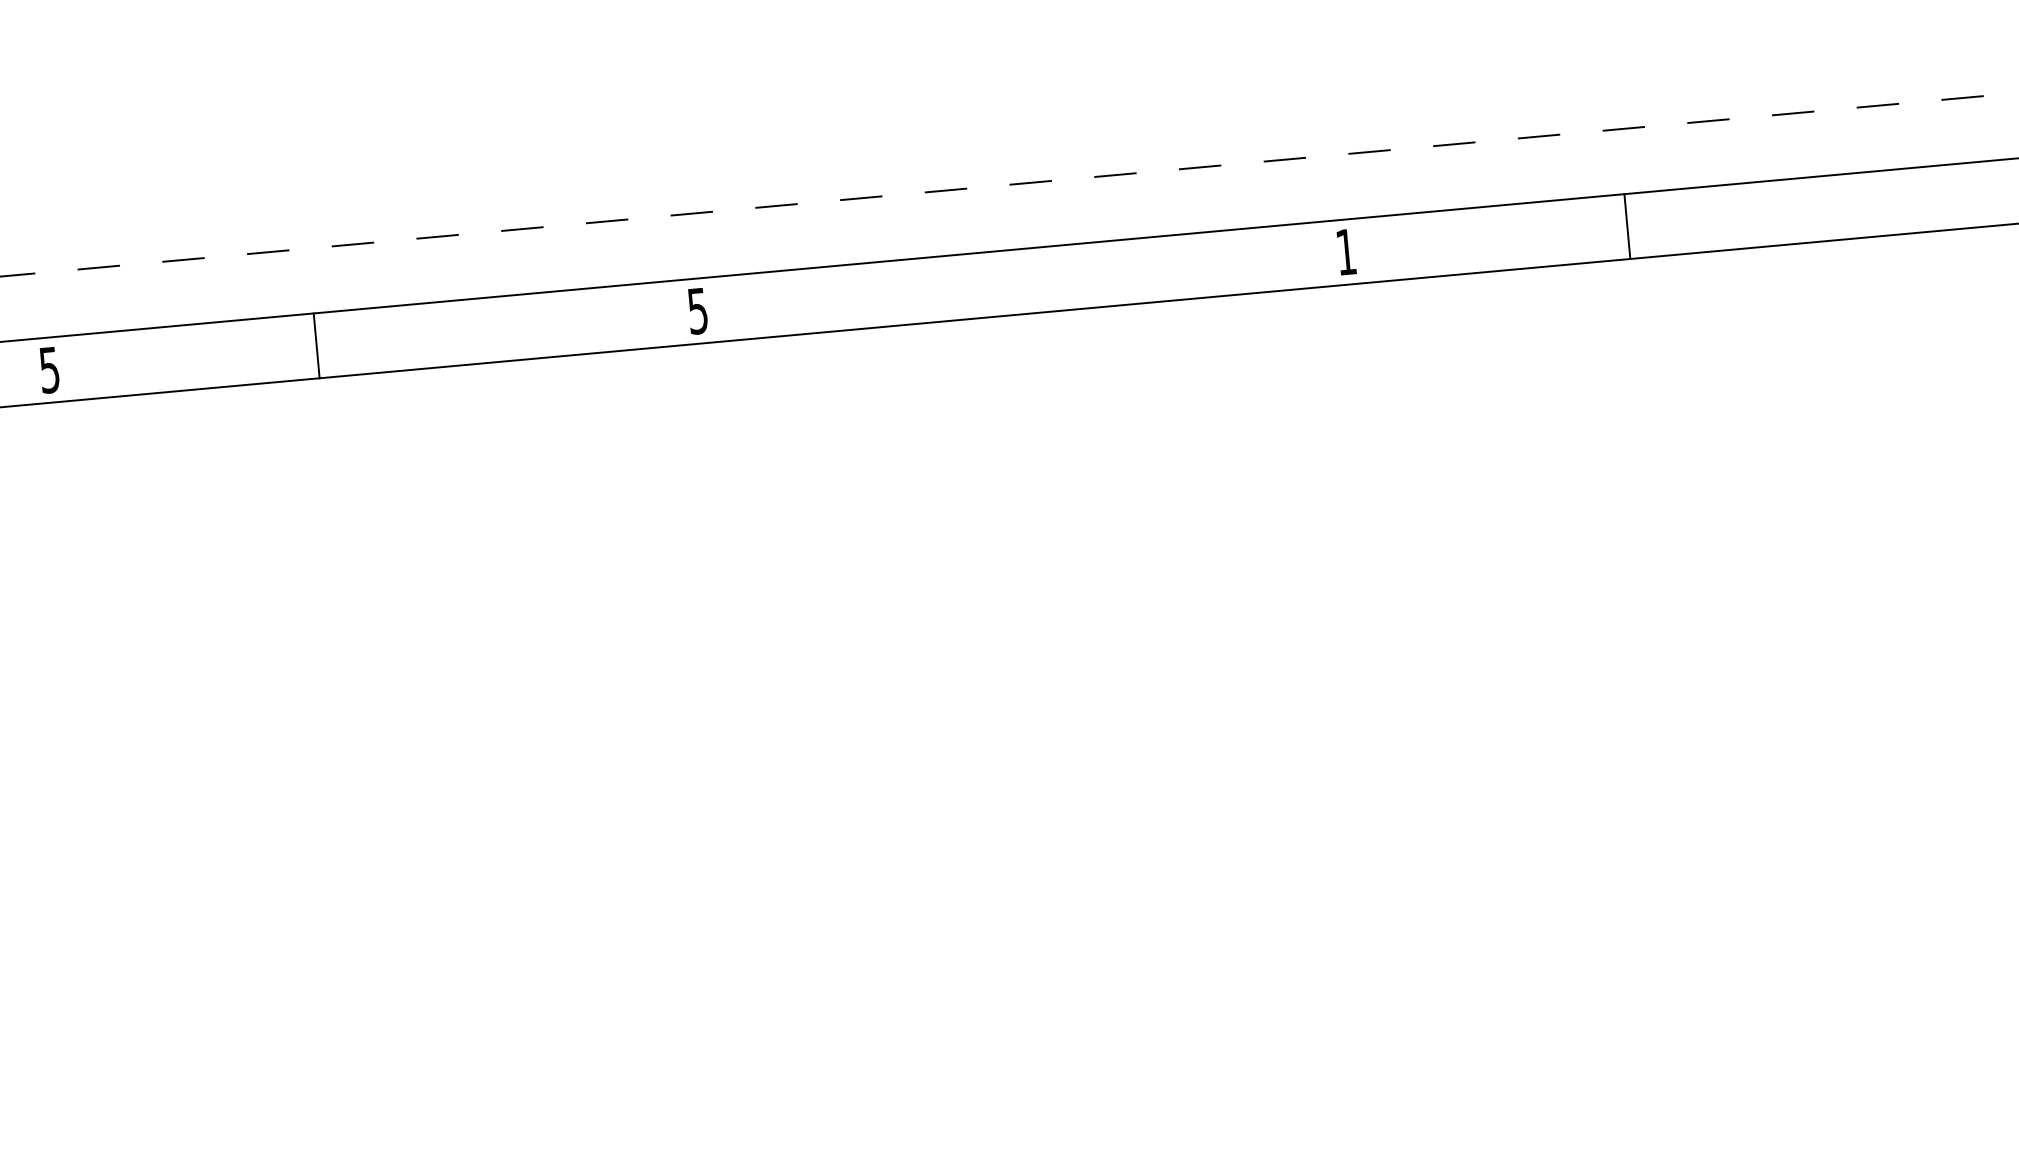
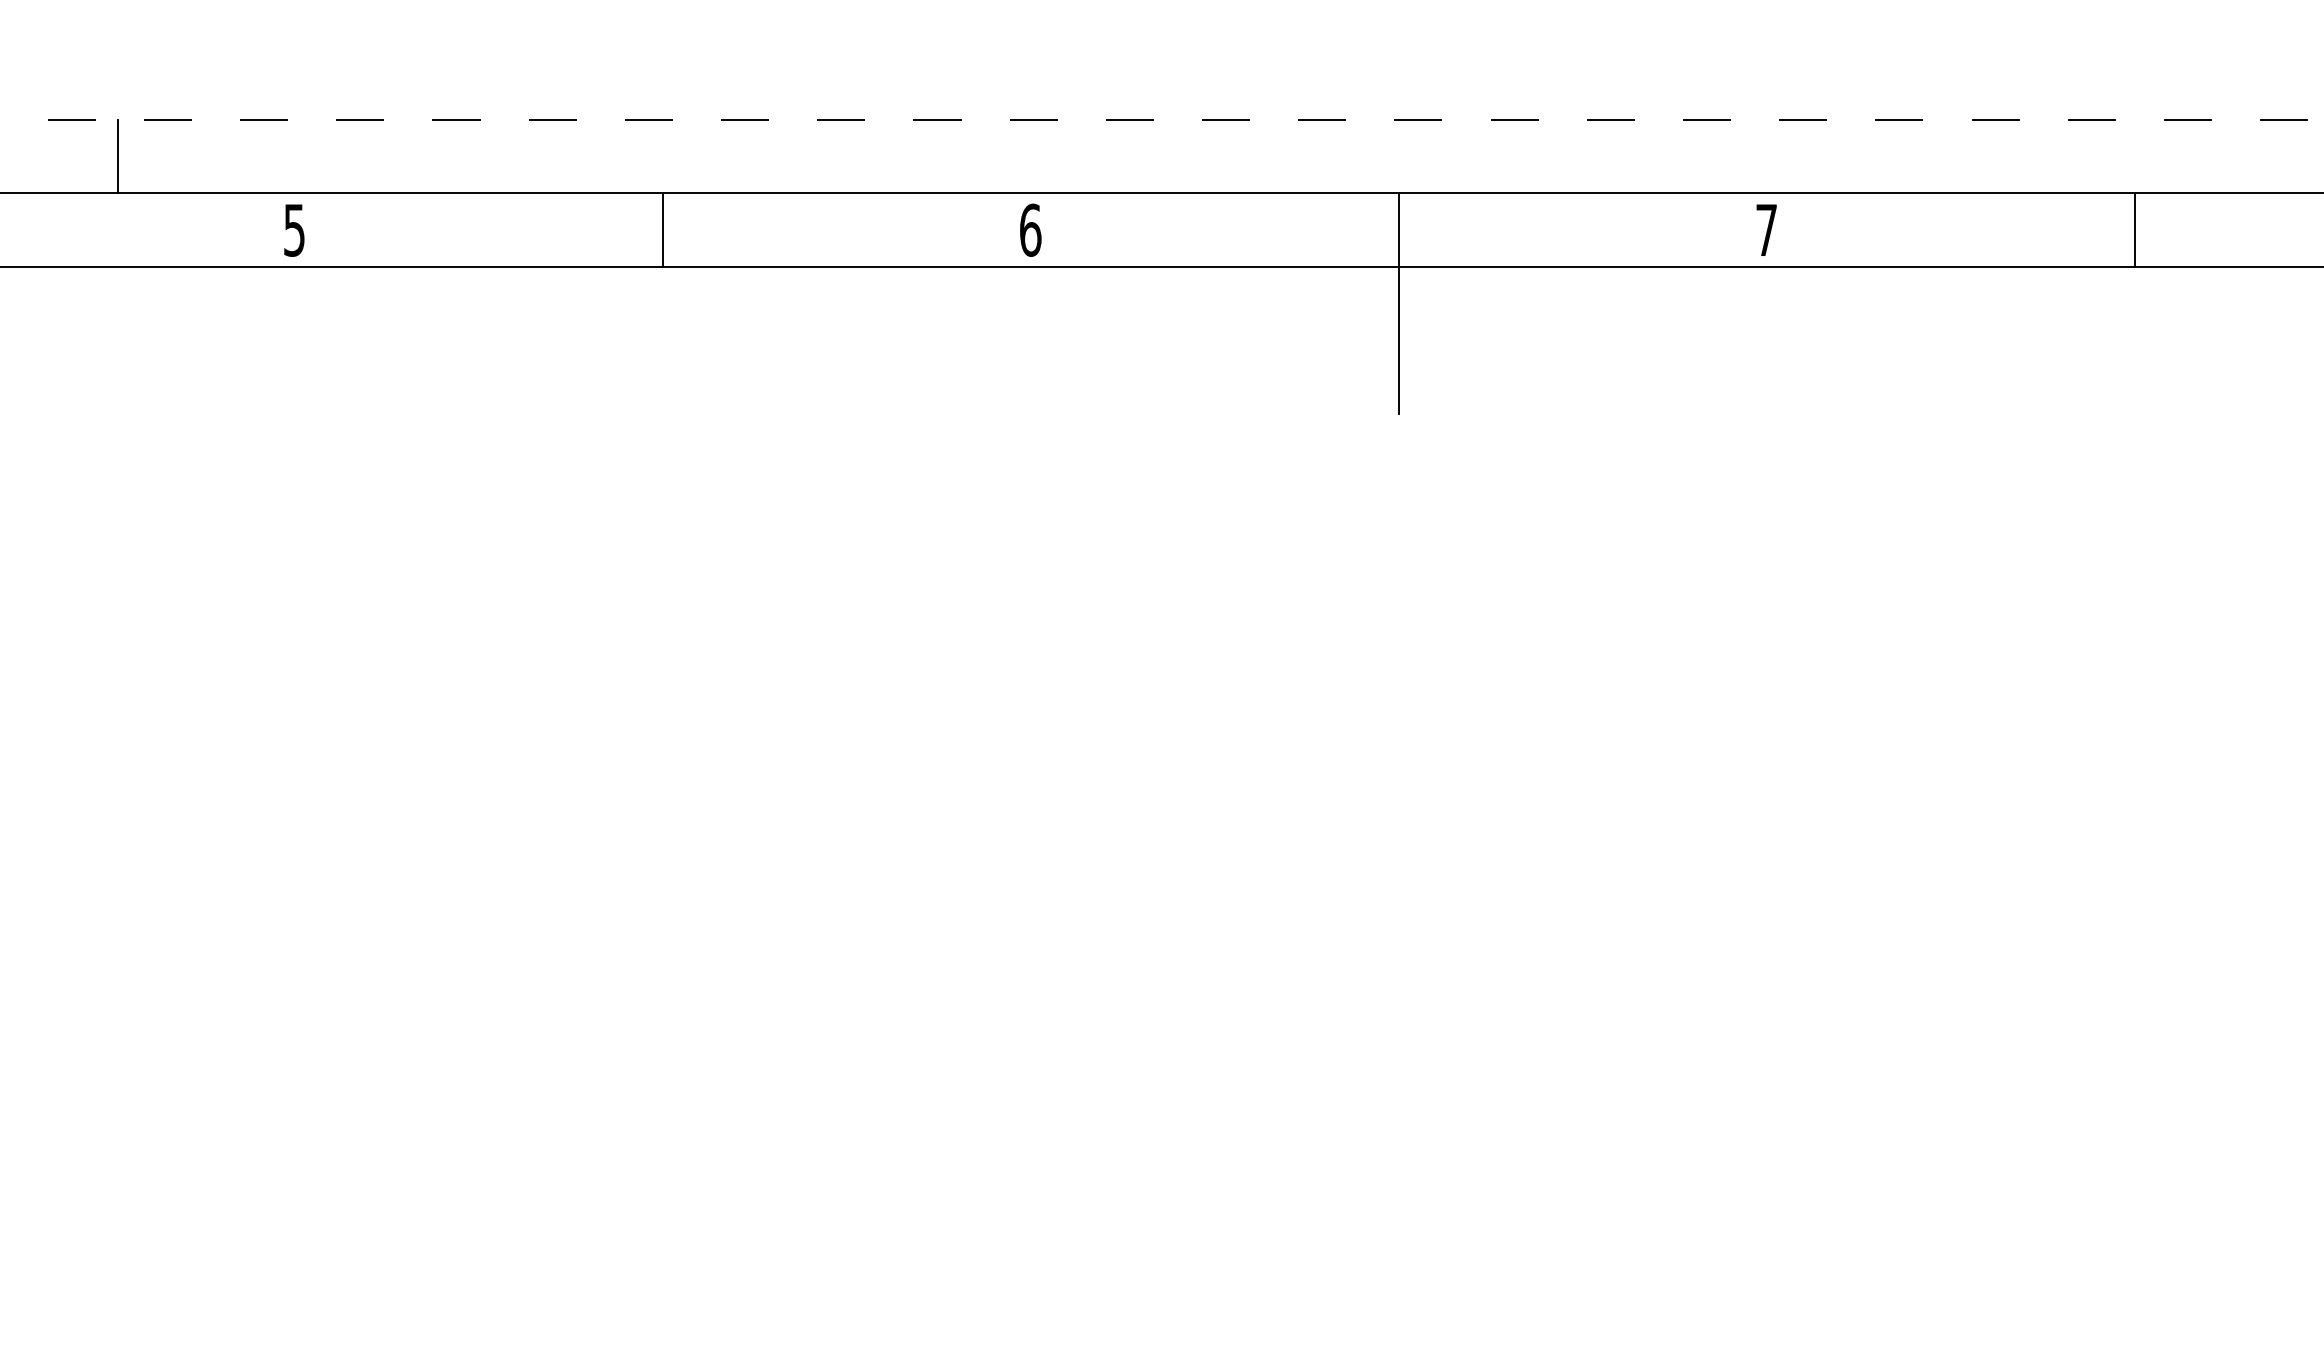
line: (1627, 226) -> (2134, 230), moved
text: (1346, 251) -> (1766, 229), 1 -> 7
text: (697, 310) -> (1030, 229), 5 -> 6
line: (316, 346) -> (662, 230), moved
line: (1027, 346) -> (1398, 303), added

